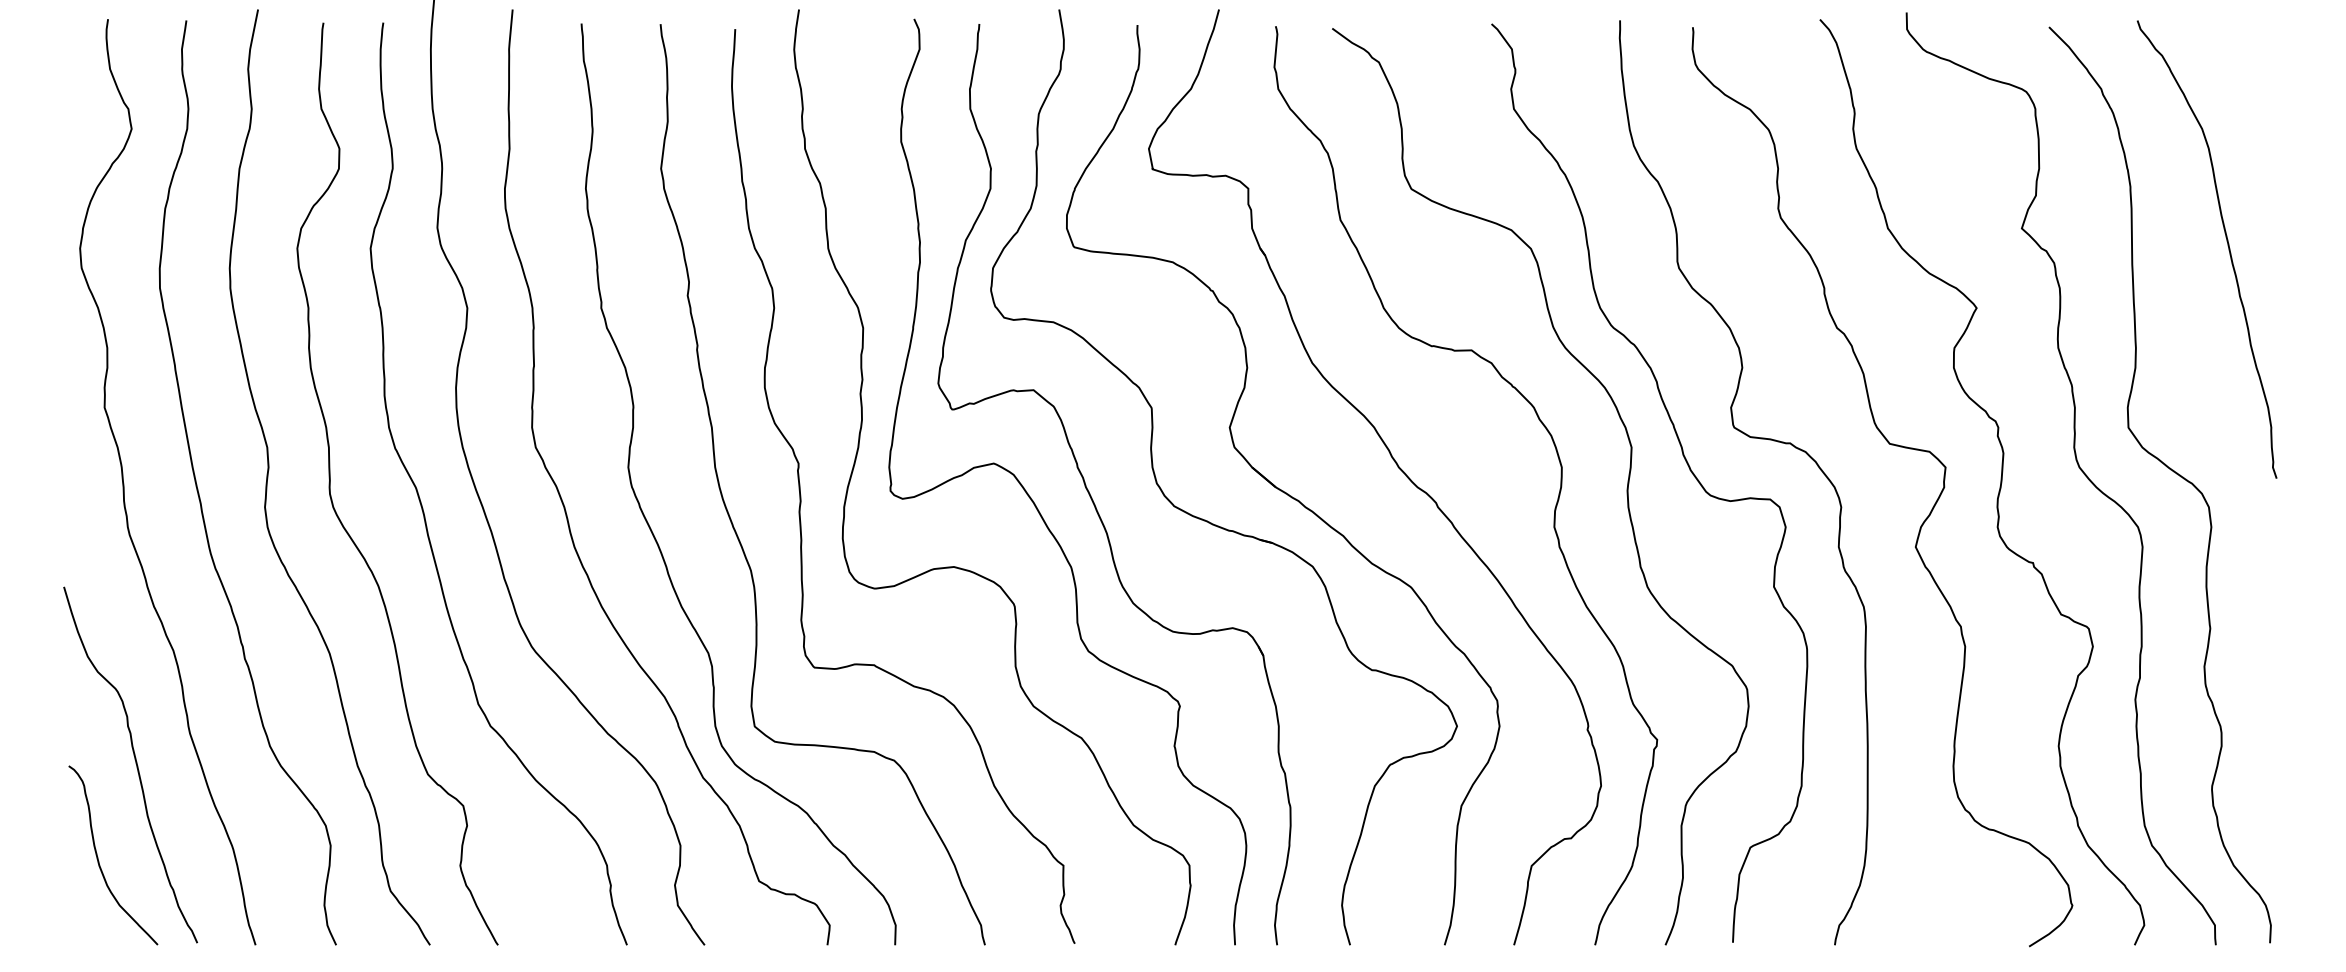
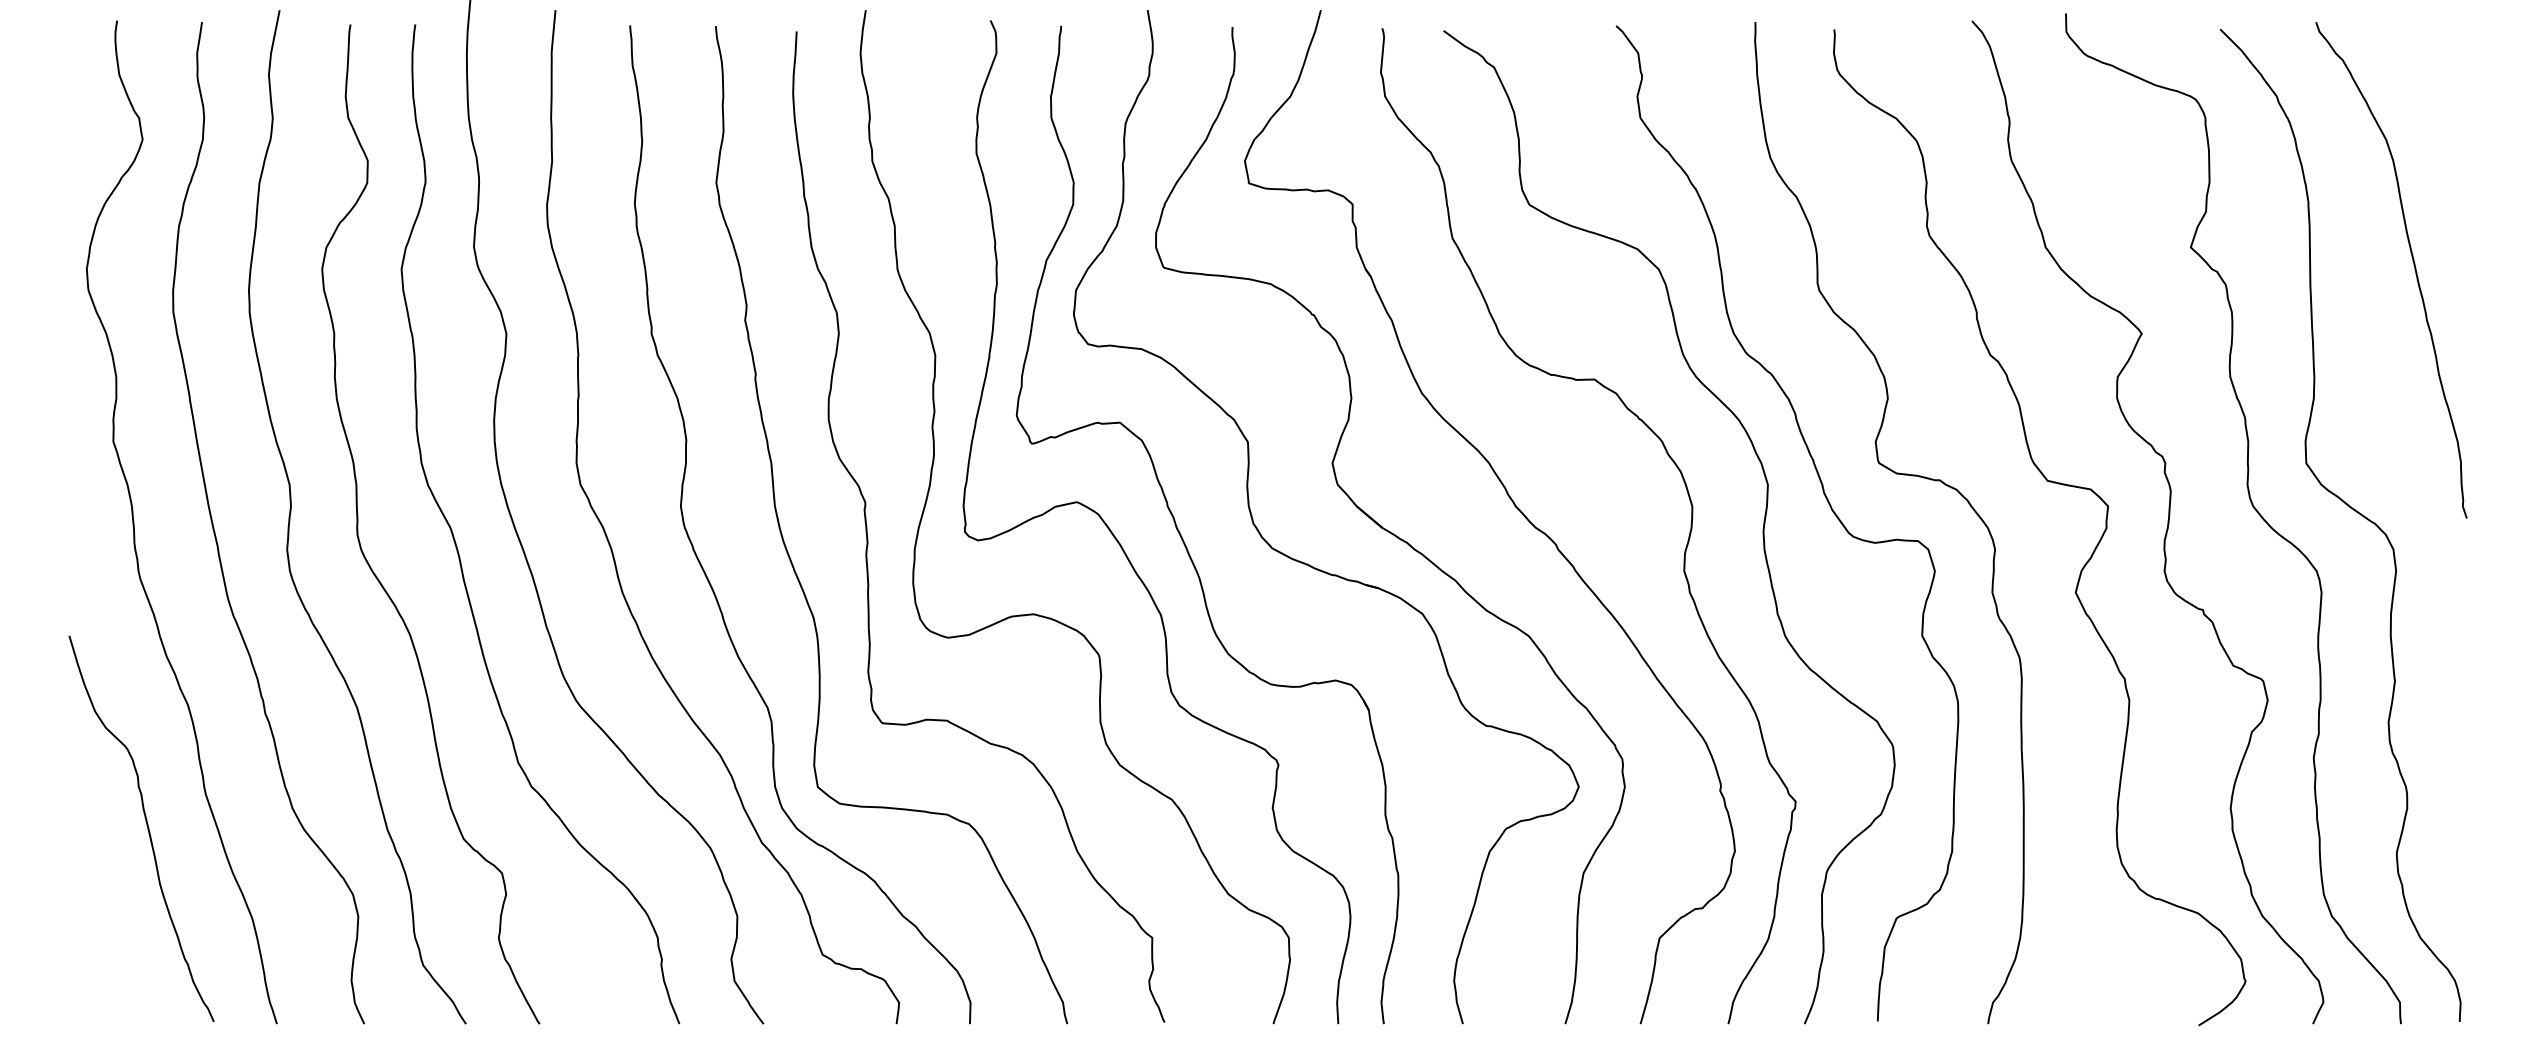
curve: (98, 857) -> (106, 928), removed

